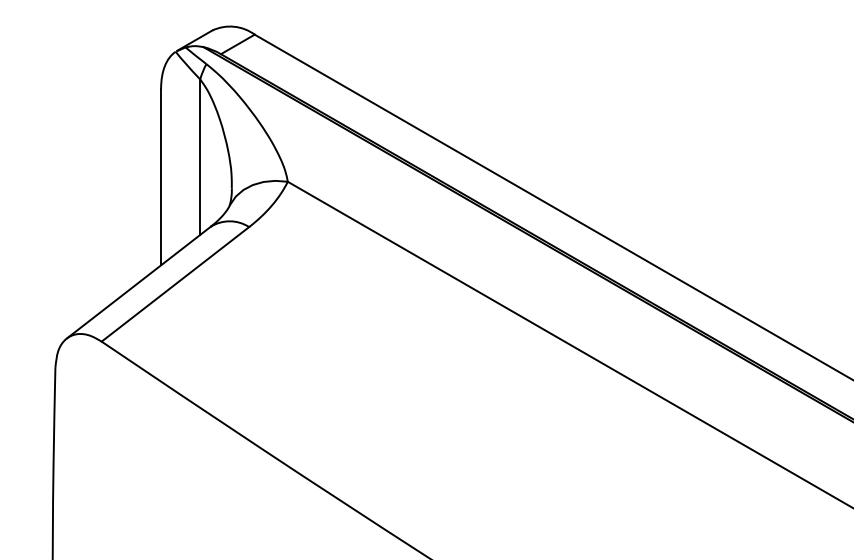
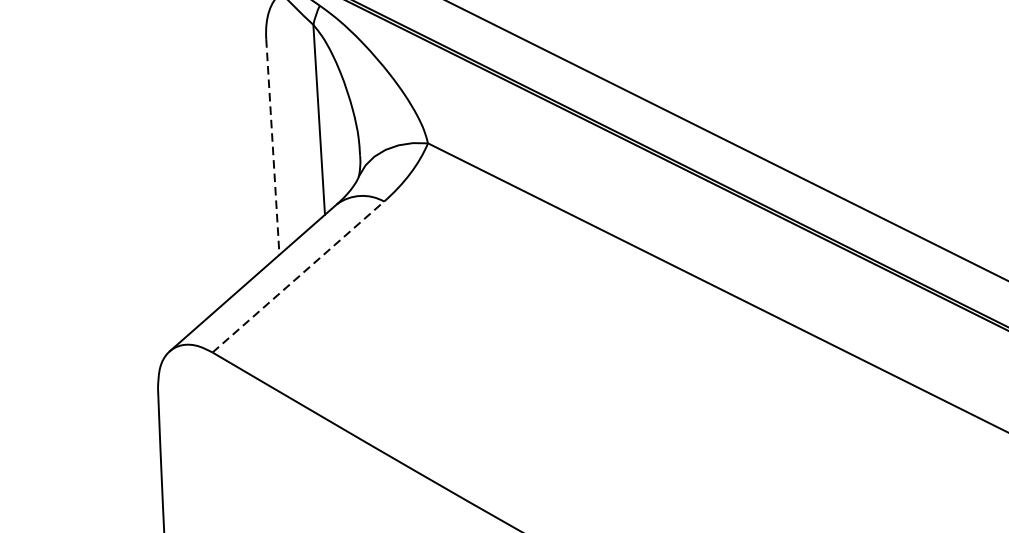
line: (161, 177) -> (273, 147), solid -> dashed
line: (175, 284) -> (298, 277), solid -> dashed

